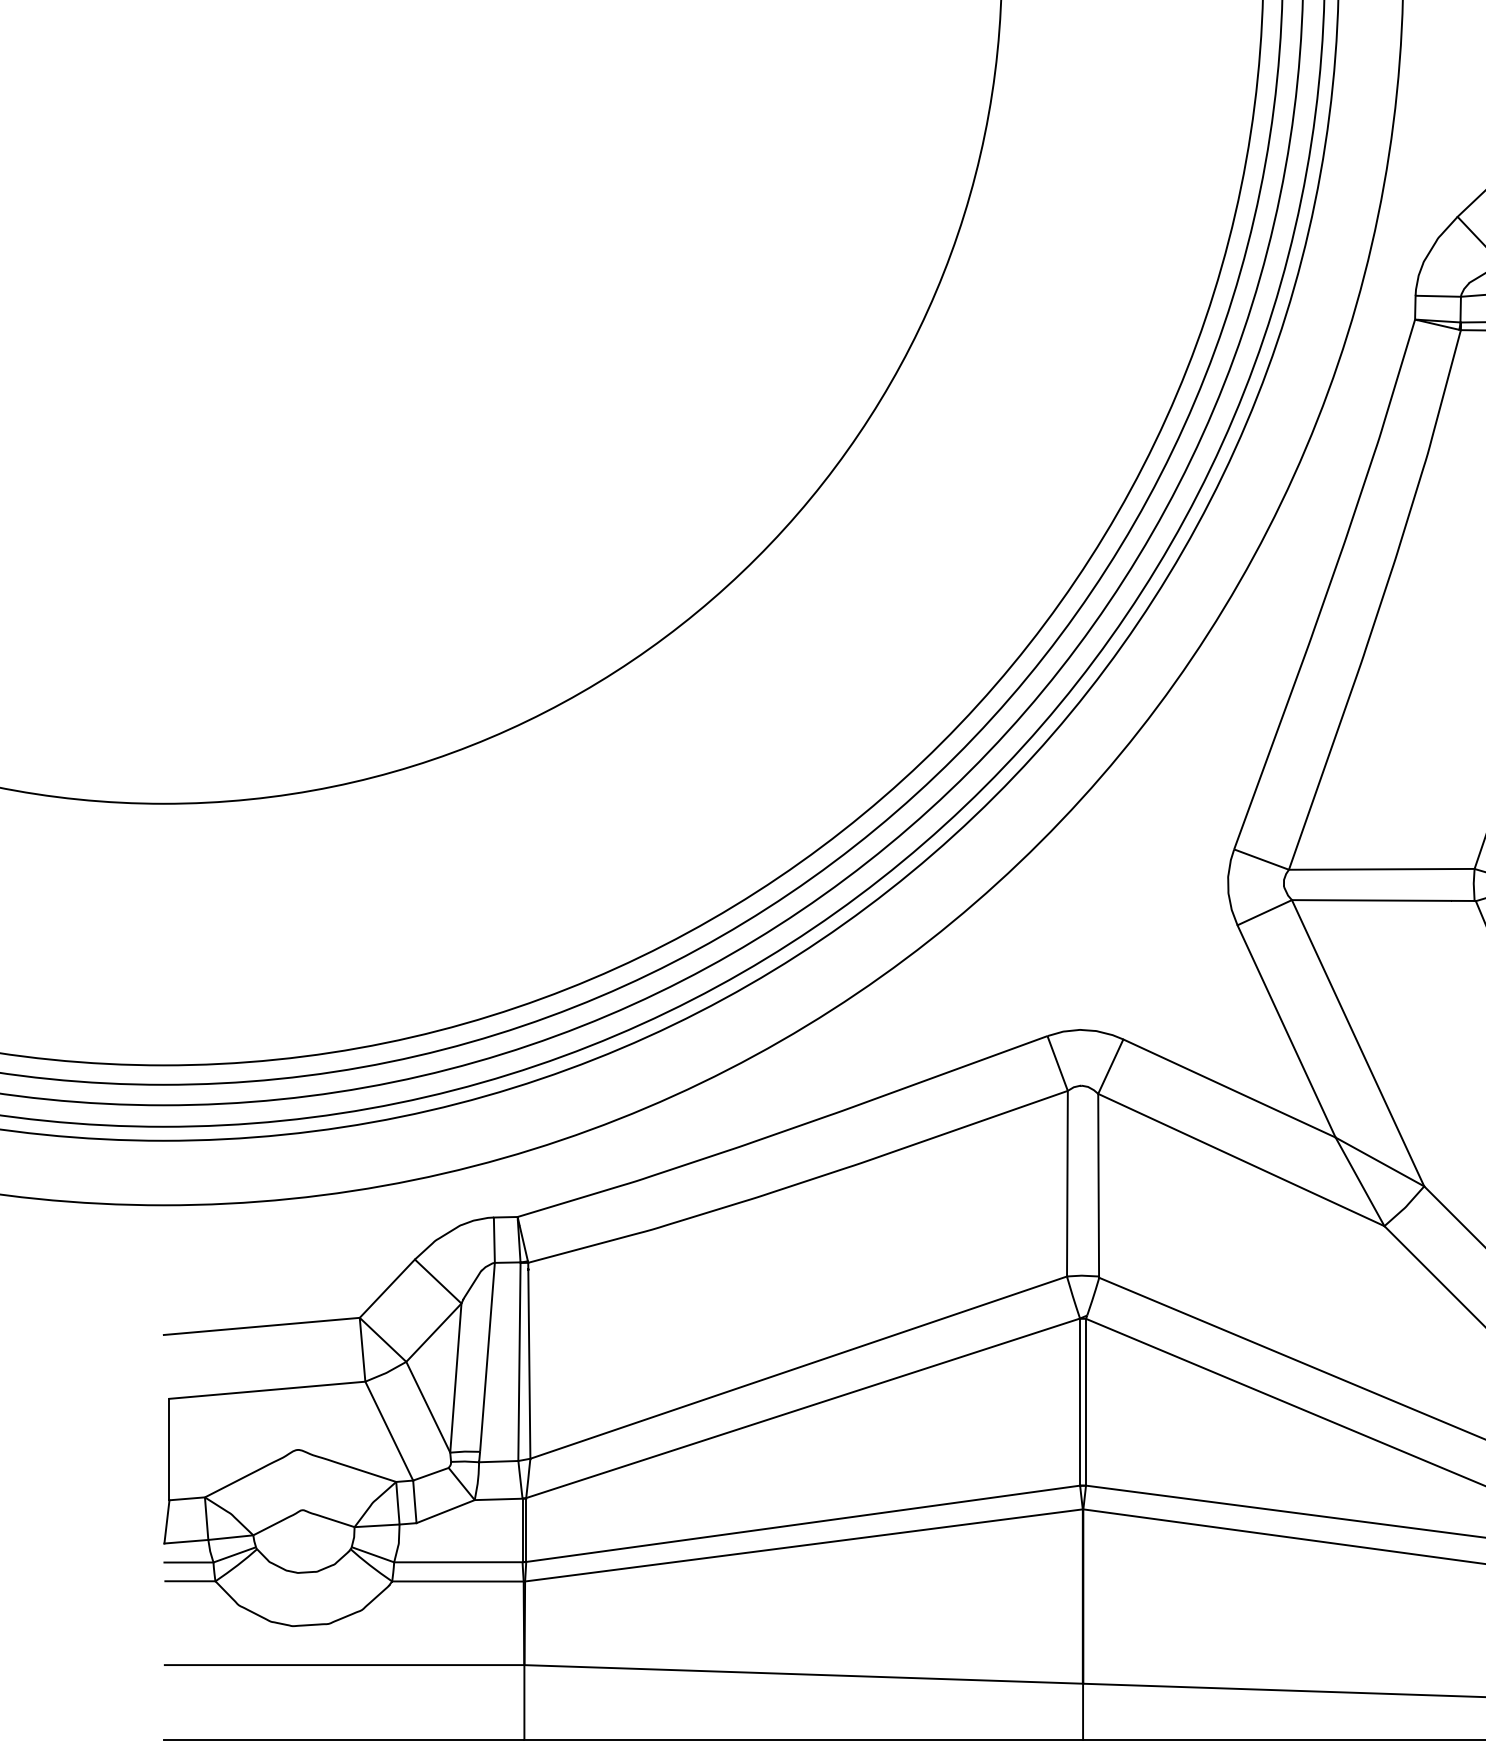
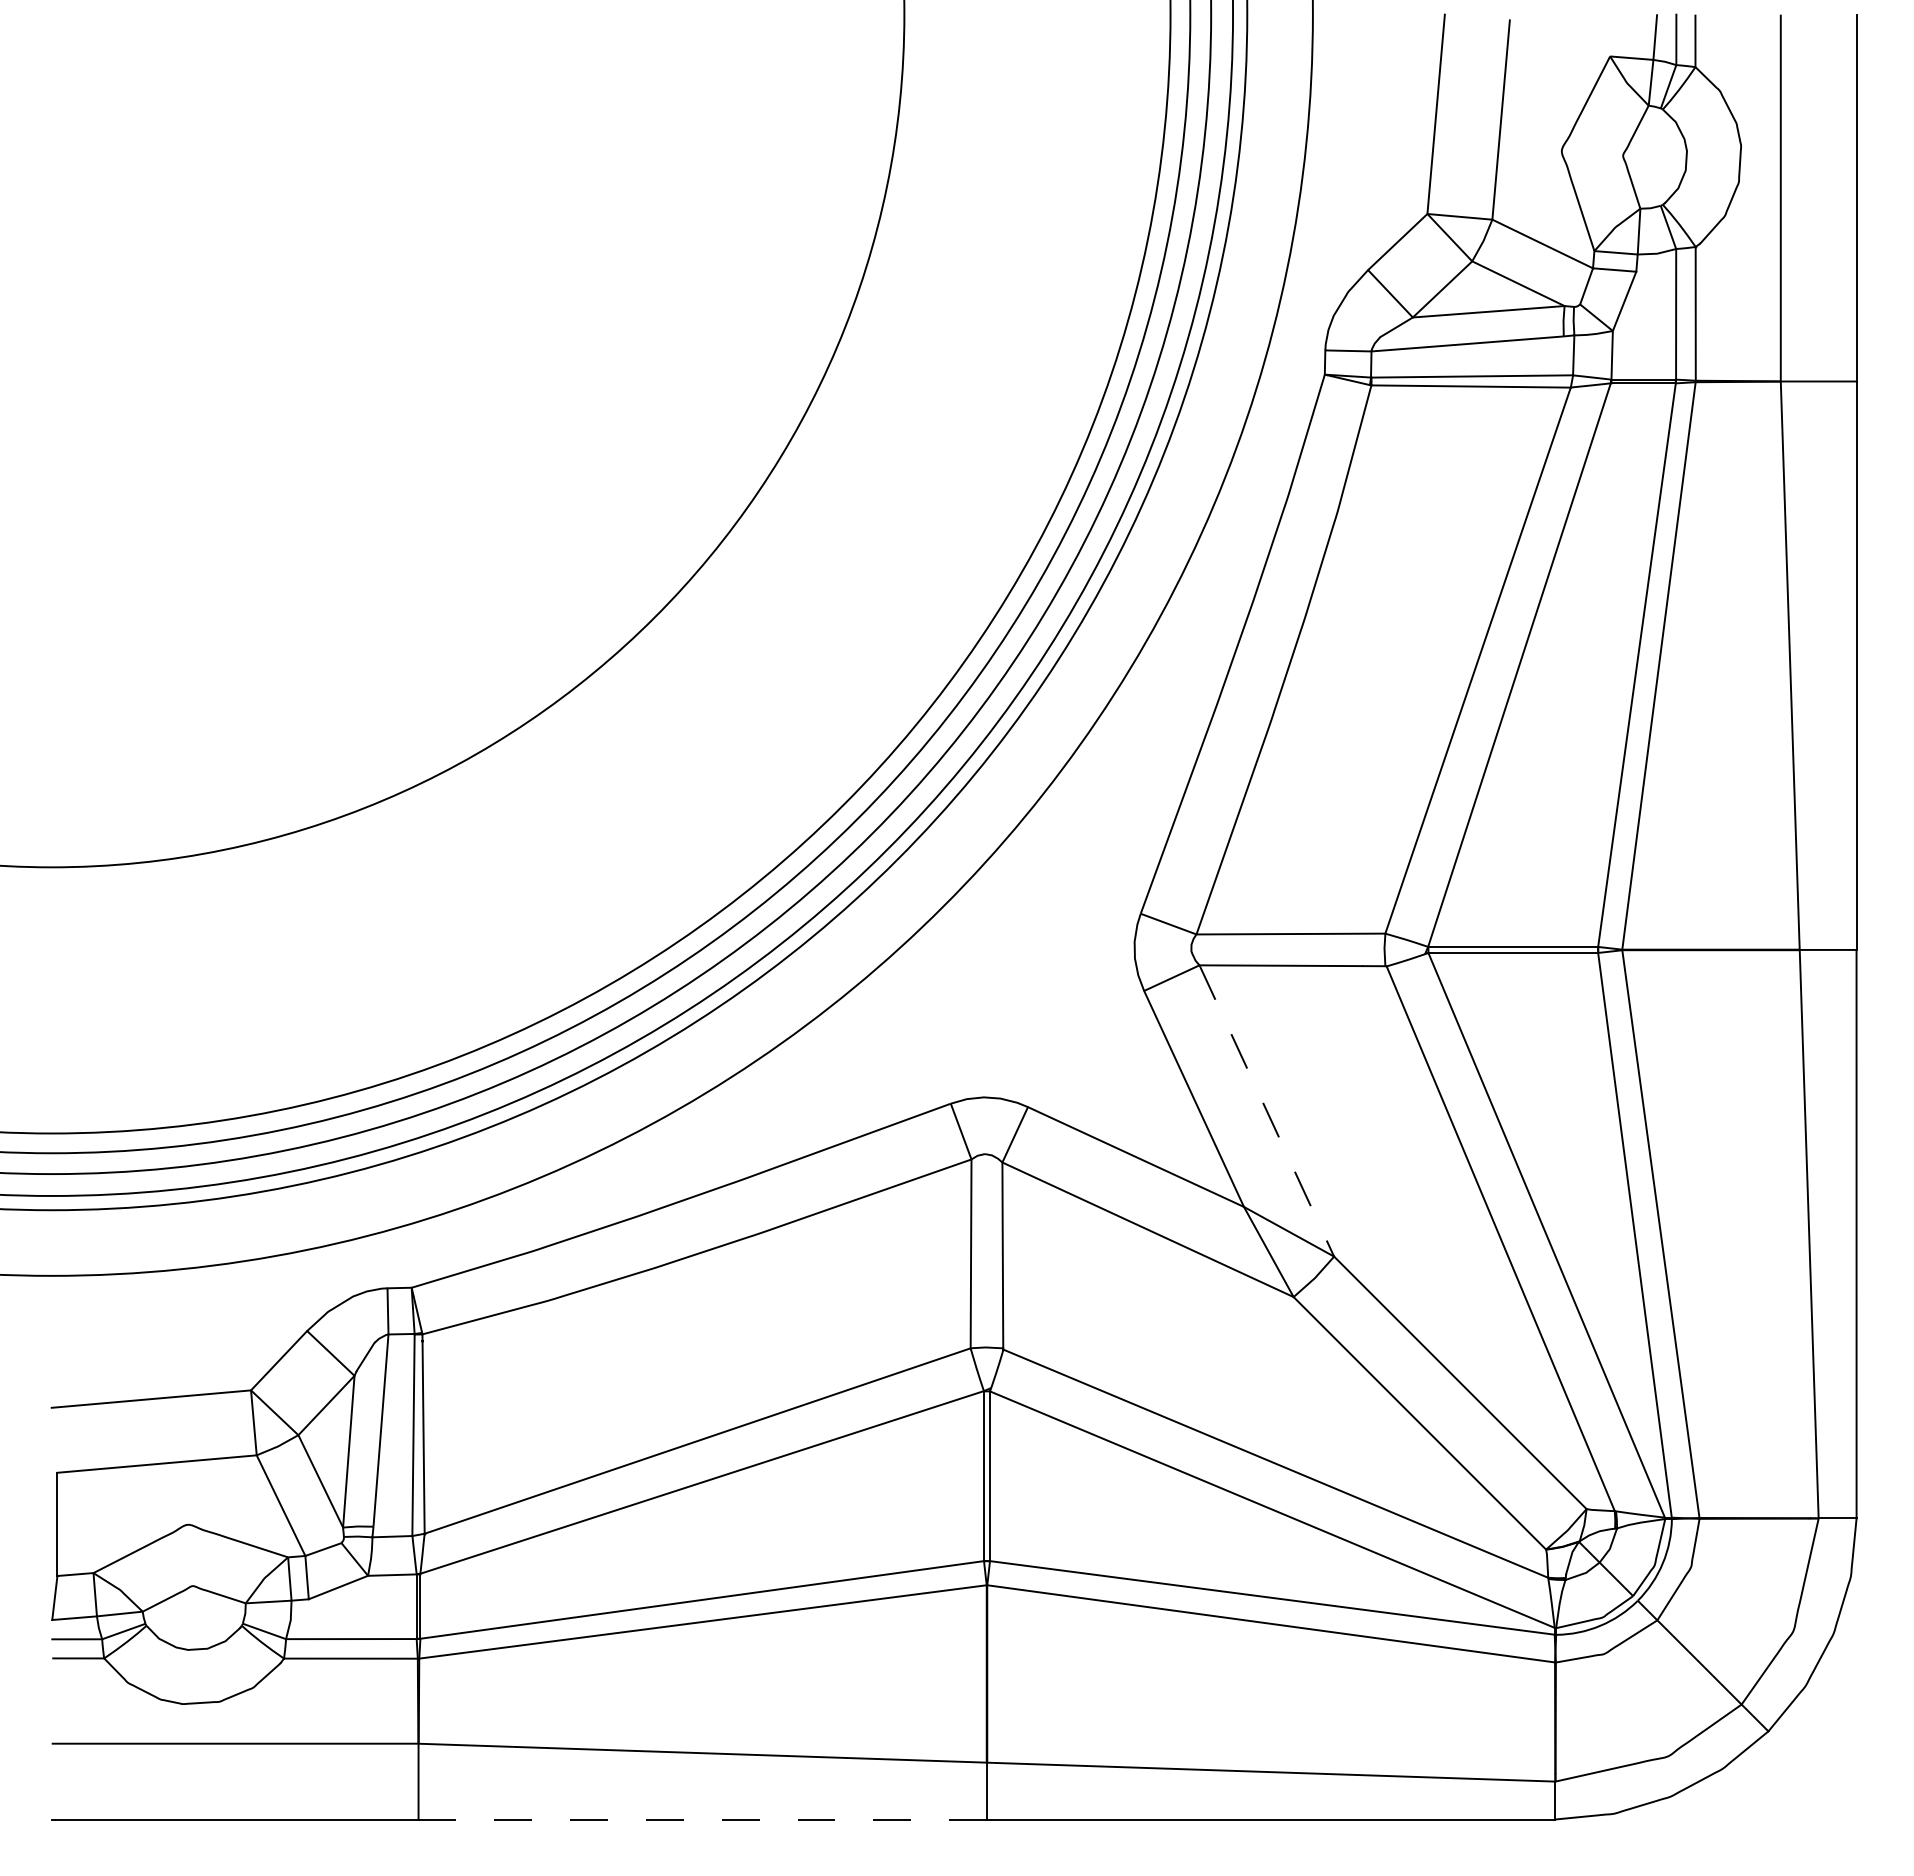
line: (1358, 1043) -> (1267, 1111), solid -> dashed
line: (804, 1739) -> (703, 1819), solid -> dashed

